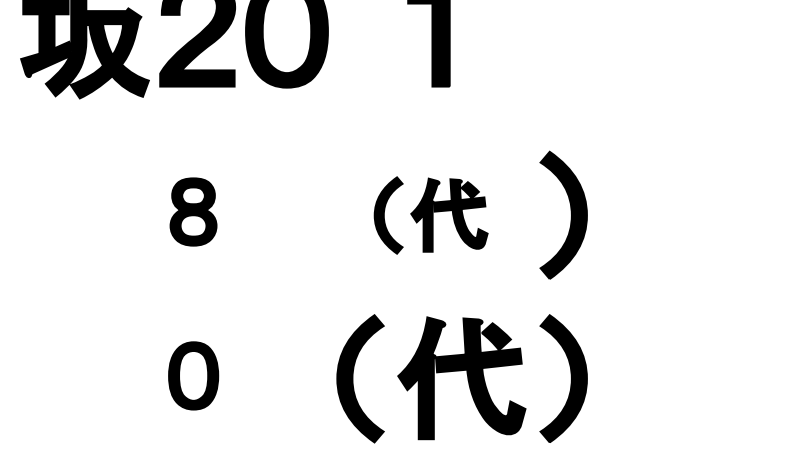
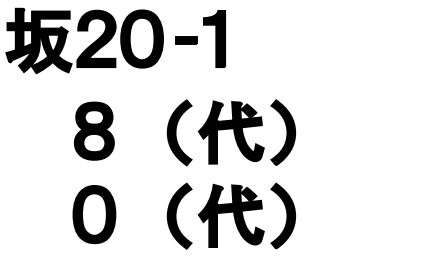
part: (374, 34) -> (186, 40), added
part: (193, 210) -> (94, 130), size x1.67
part: (430, 214) -> (215, 132), size x1.67
part: (193, 375) -> (94, 214), size x1.67

